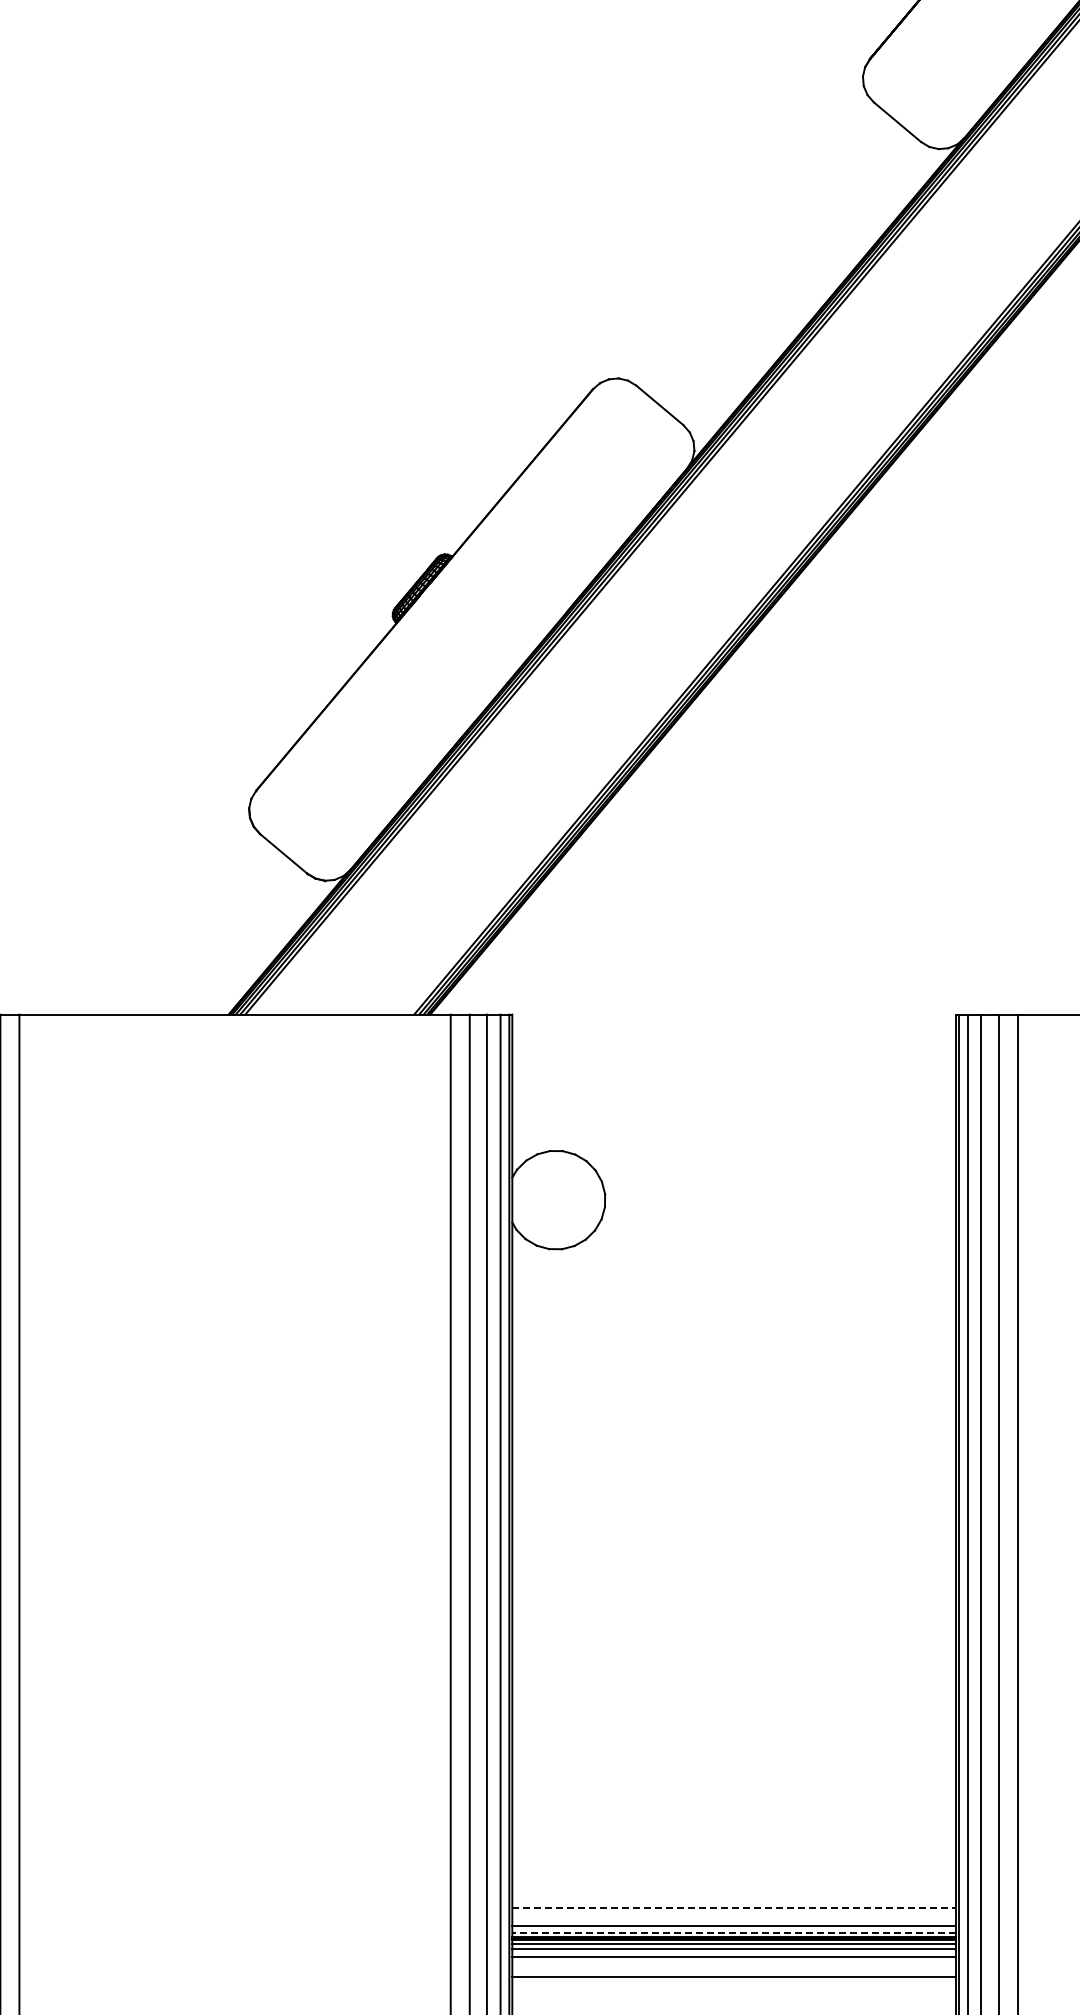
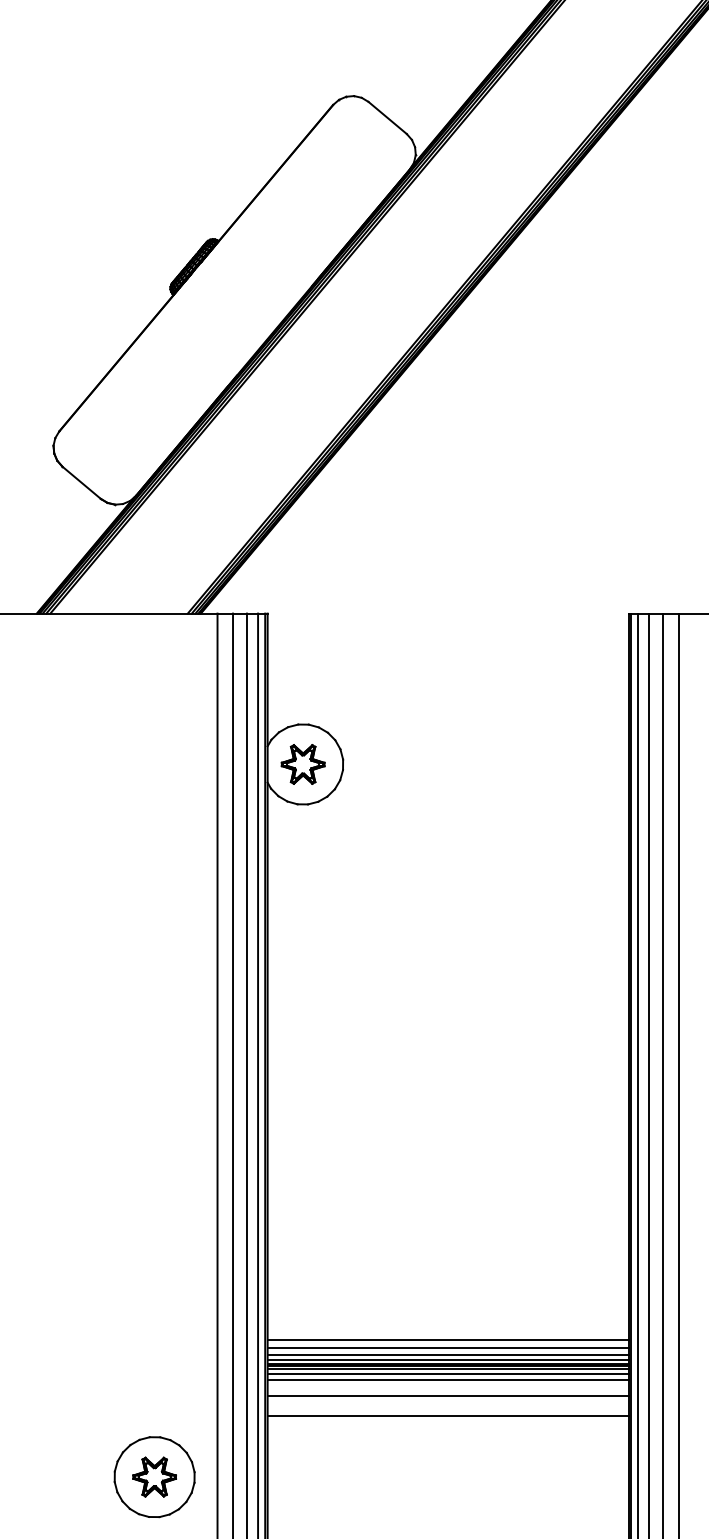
part: (555, 1200) -> (302, 764), added
line: (734, 1907) -> (448, 1339), dashed -> solid
line: (733, 1917) -> (447, 1348), added
line: (734, 1932) -> (448, 1360), dashed -> solid
line: (733, 2000) -> (447, 1415), added

